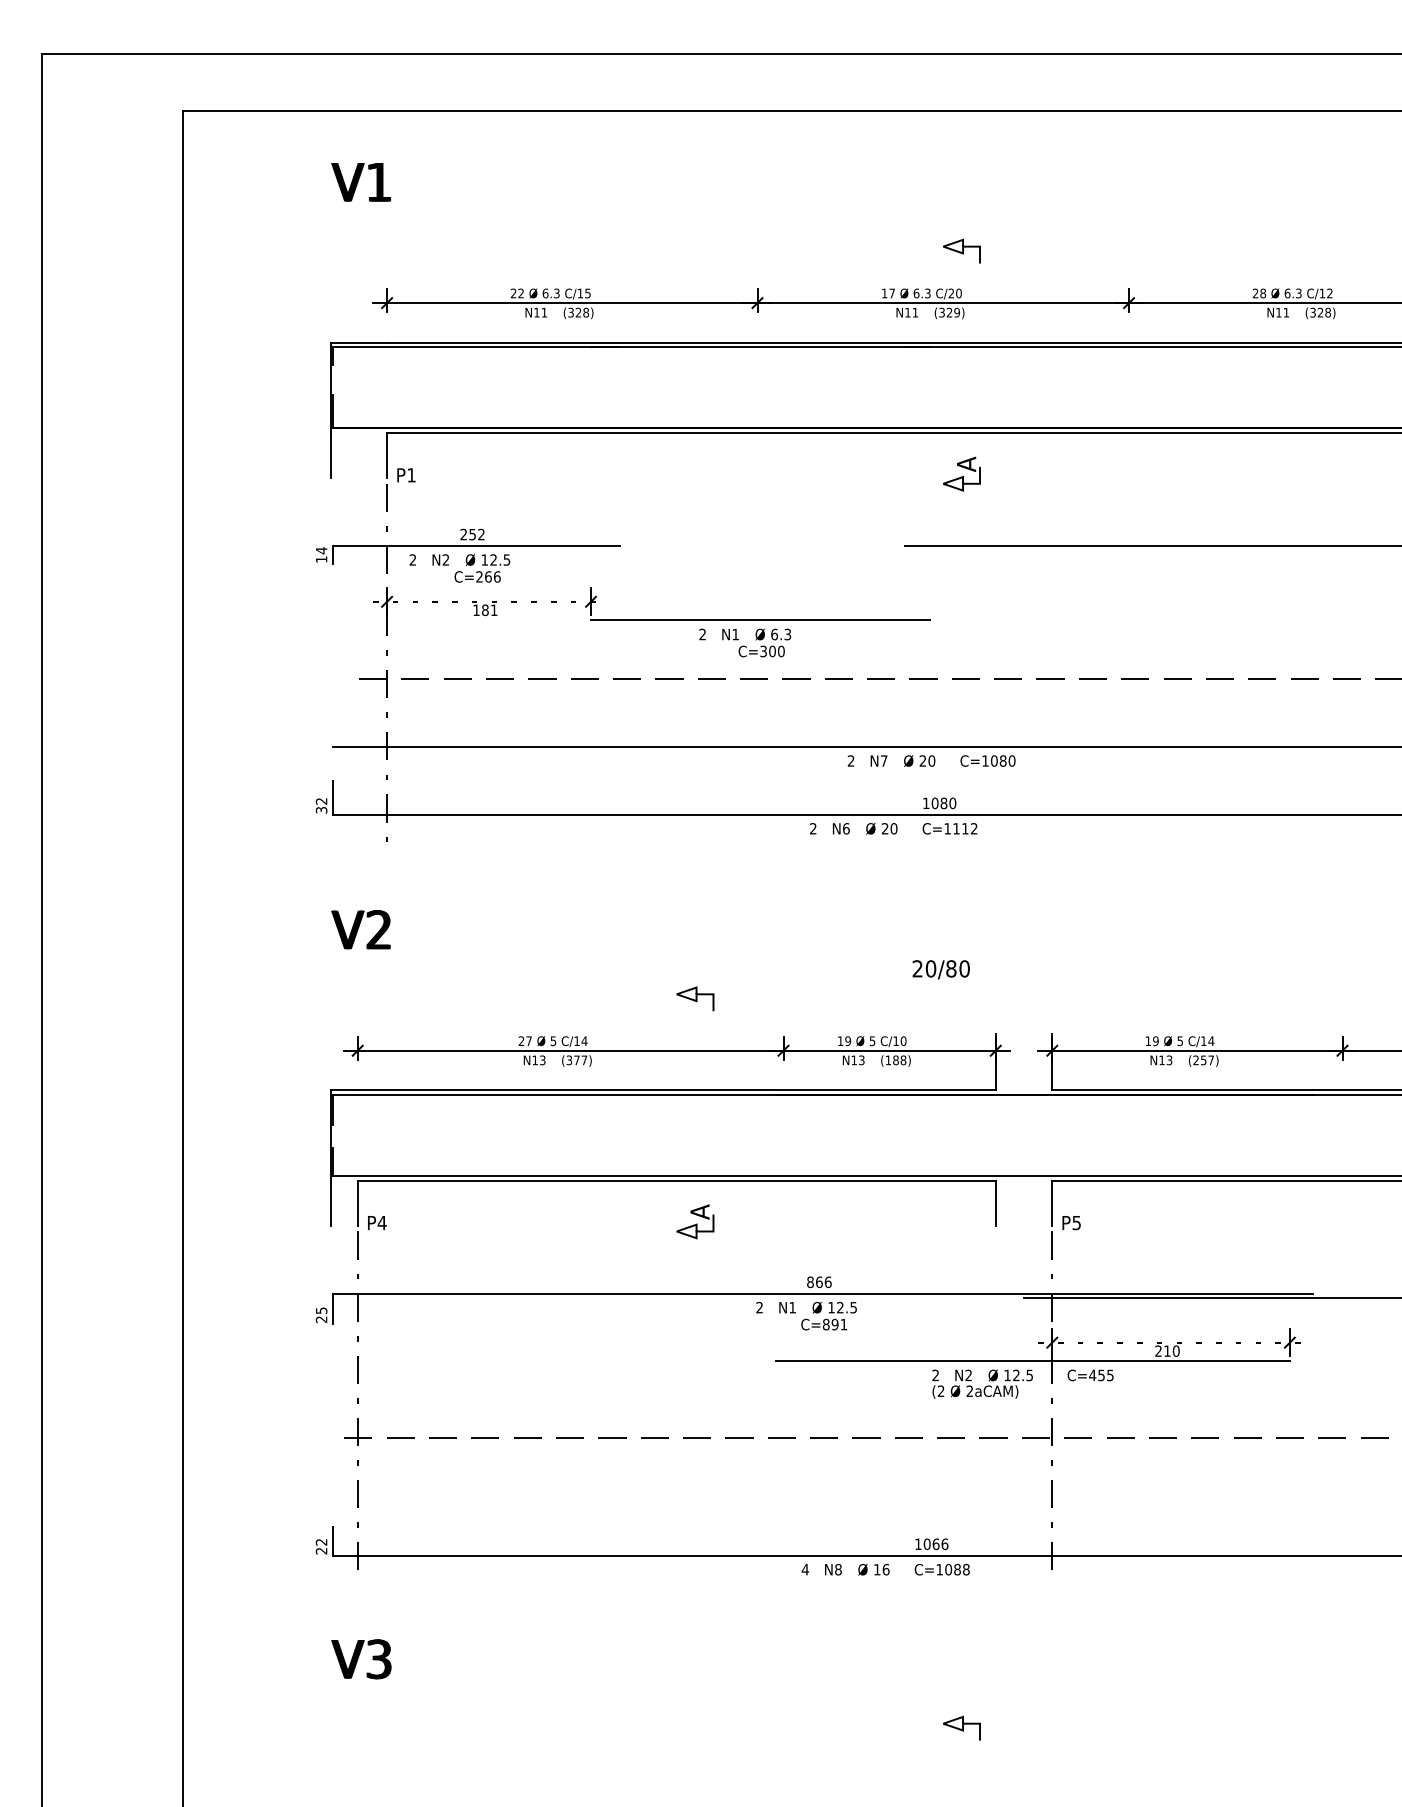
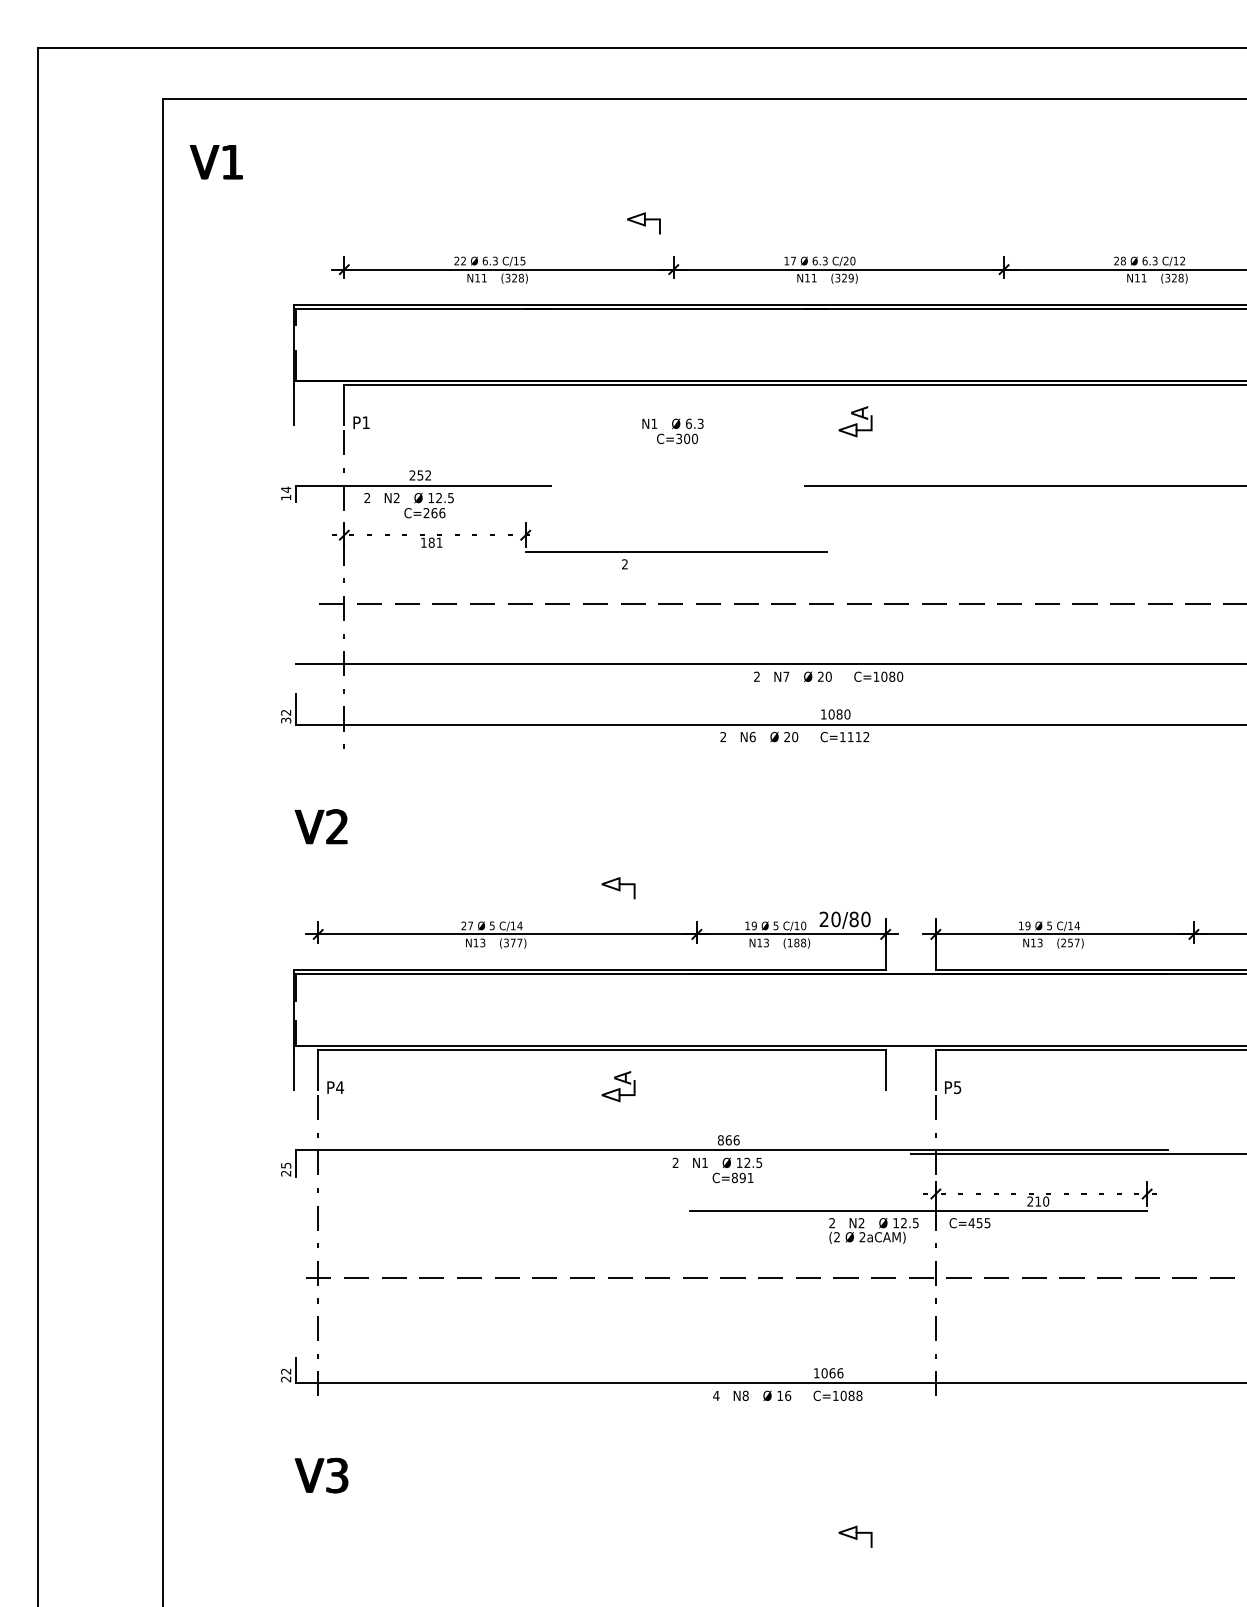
text: (360, 182) -> (215, 162), moved
curve: (962, 250) -> (644, 222), moved
text: (756, 642) -> (672, 430), moved
text: (940, 969) -> (844, 919), moved

